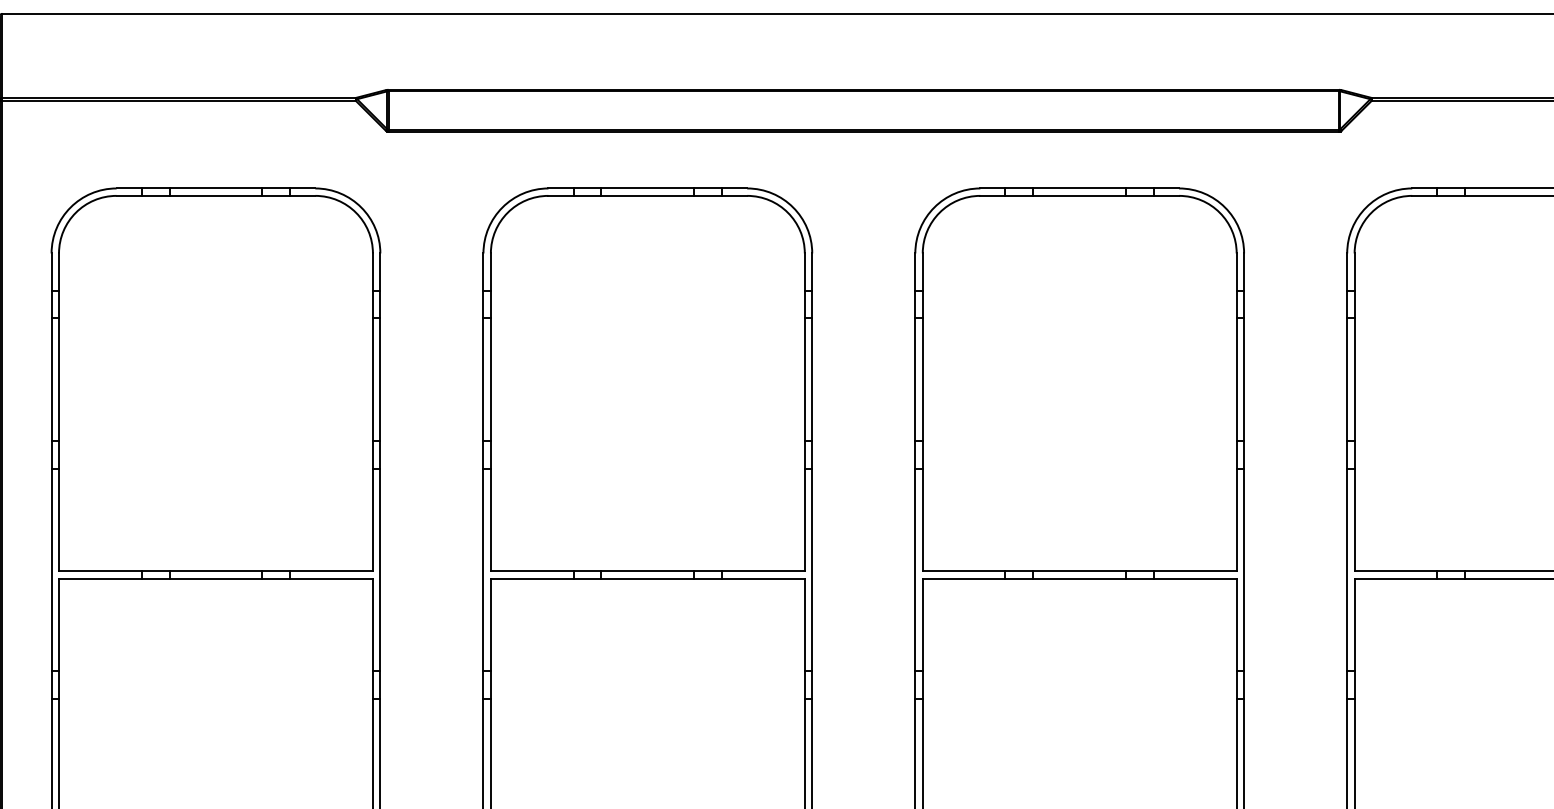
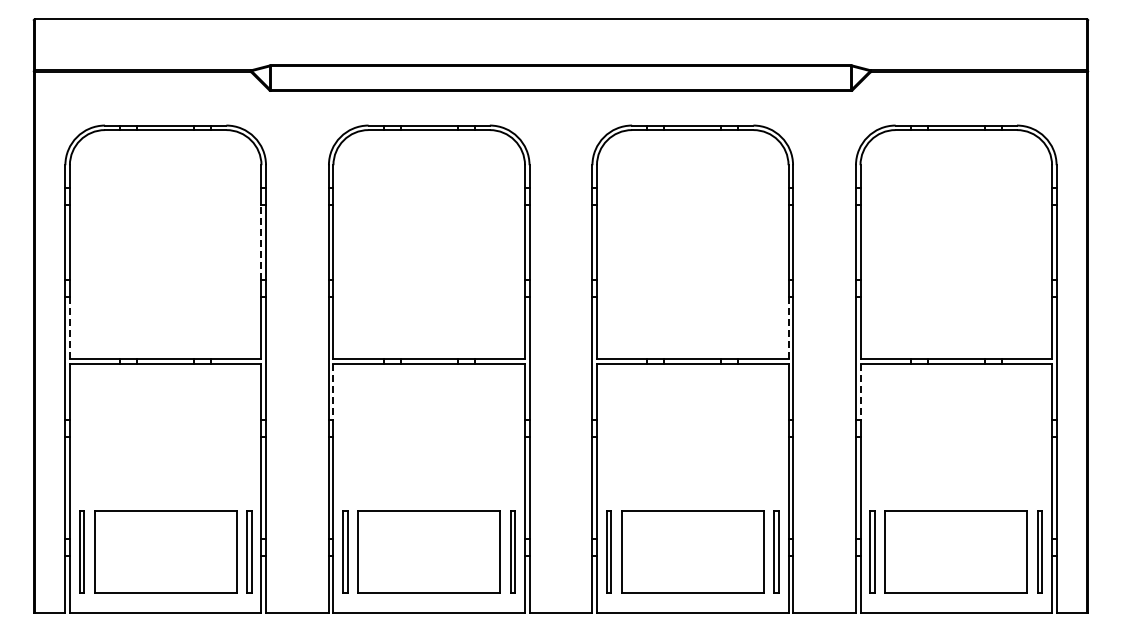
line: (372, 378) -> (261, 241), solid -> dashed
line: (1236, 519) -> (788, 327), solid -> dashed
line: (58, 521) -> (69, 328), solid -> dashed
line: (490, 625) -> (333, 392), solid -> dashed
line: (1354, 625) -> (860, 392), solid -> dashed

